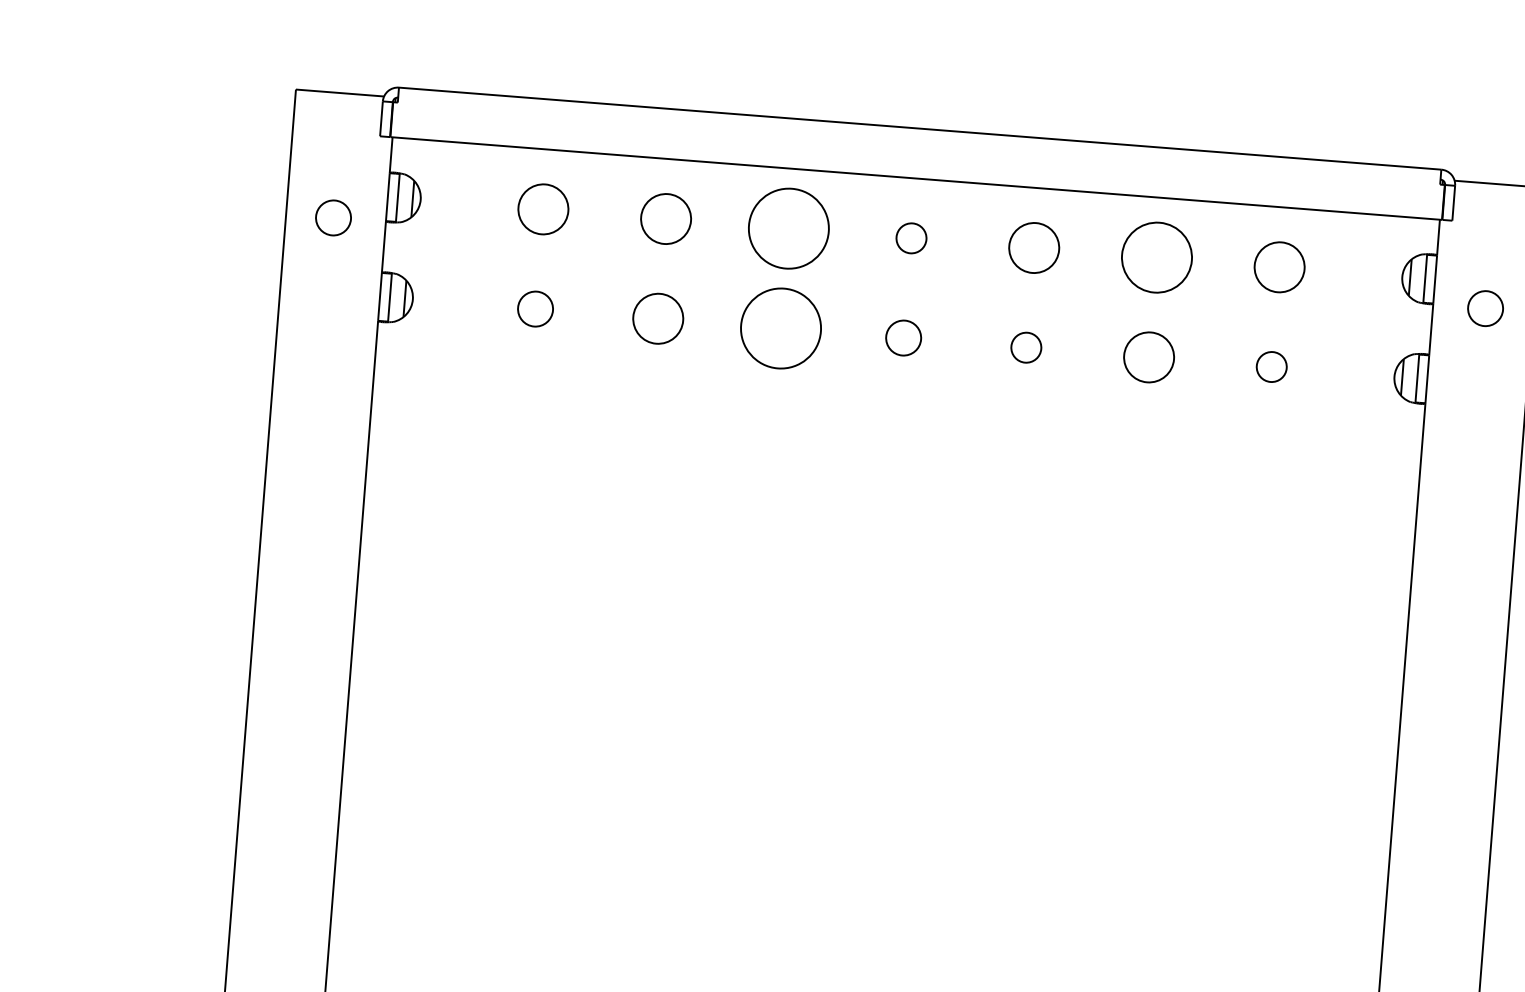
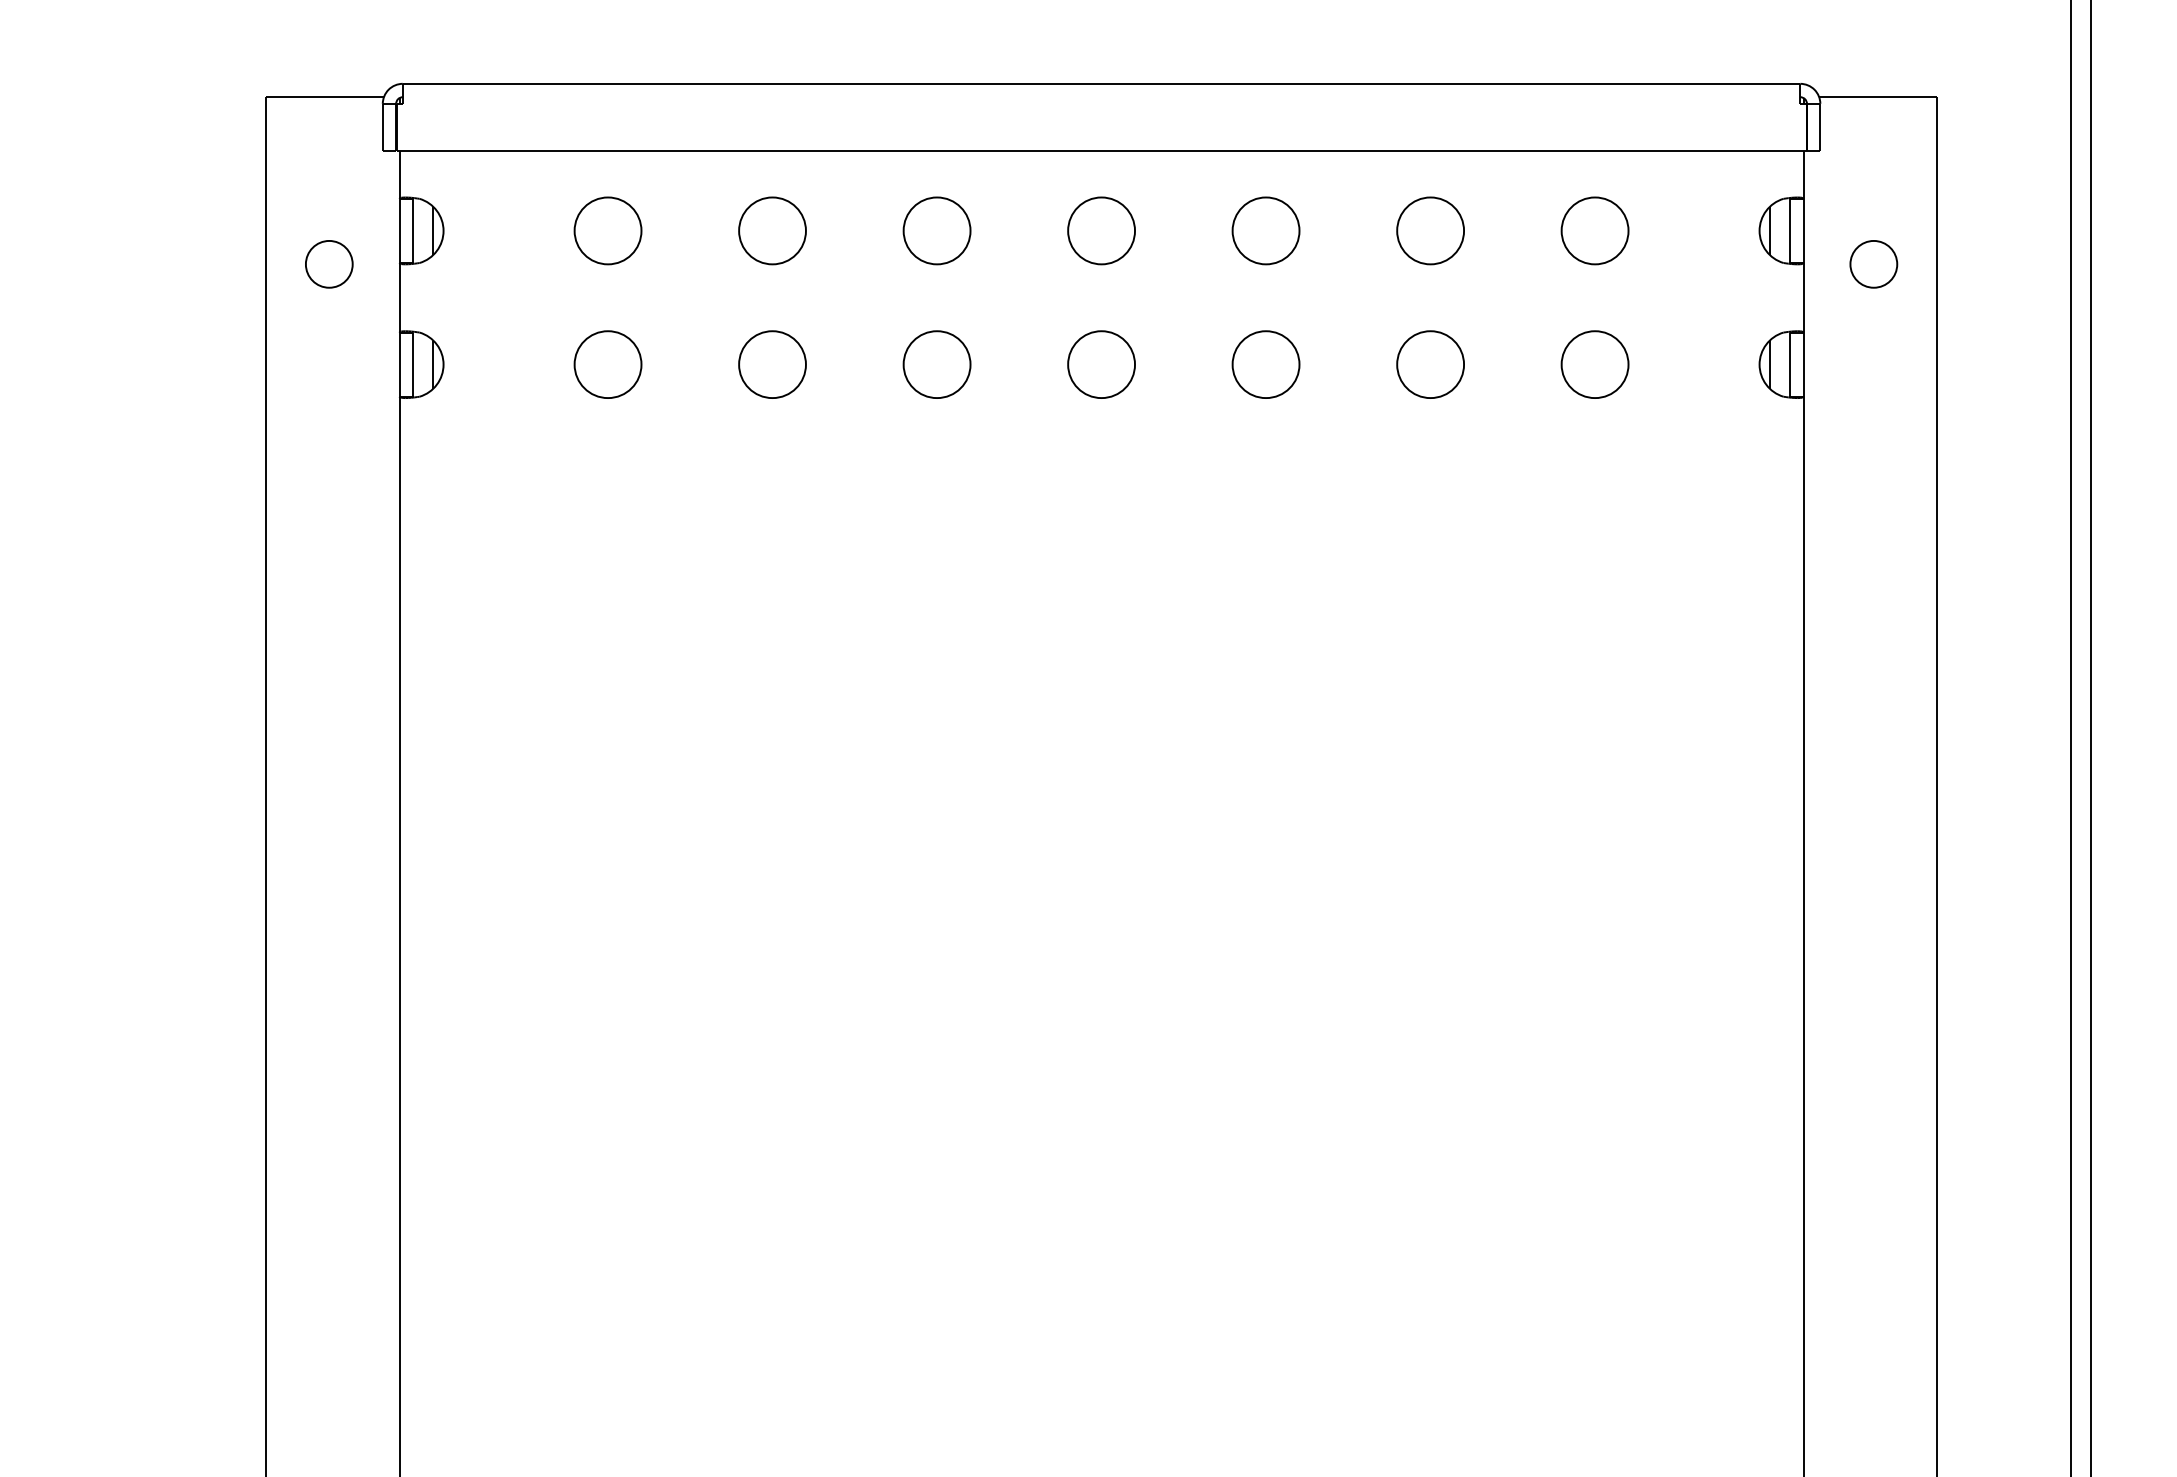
part: (788, 228) -> (936, 230), size x0.62
part: (911, 238) -> (1101, 230), size x1.67
part: (1156, 257) -> (1430, 230), size x0.71
part: (535, 308) -> (607, 364), size x1.43
part: (780, 328) -> (936, 364), size x0.62
part: (903, 337) -> (1101, 364), size x1.43
part: (1025, 347) -> (1265, 364), size x1.67
part: (1271, 366) -> (1594, 364), size x1.67

